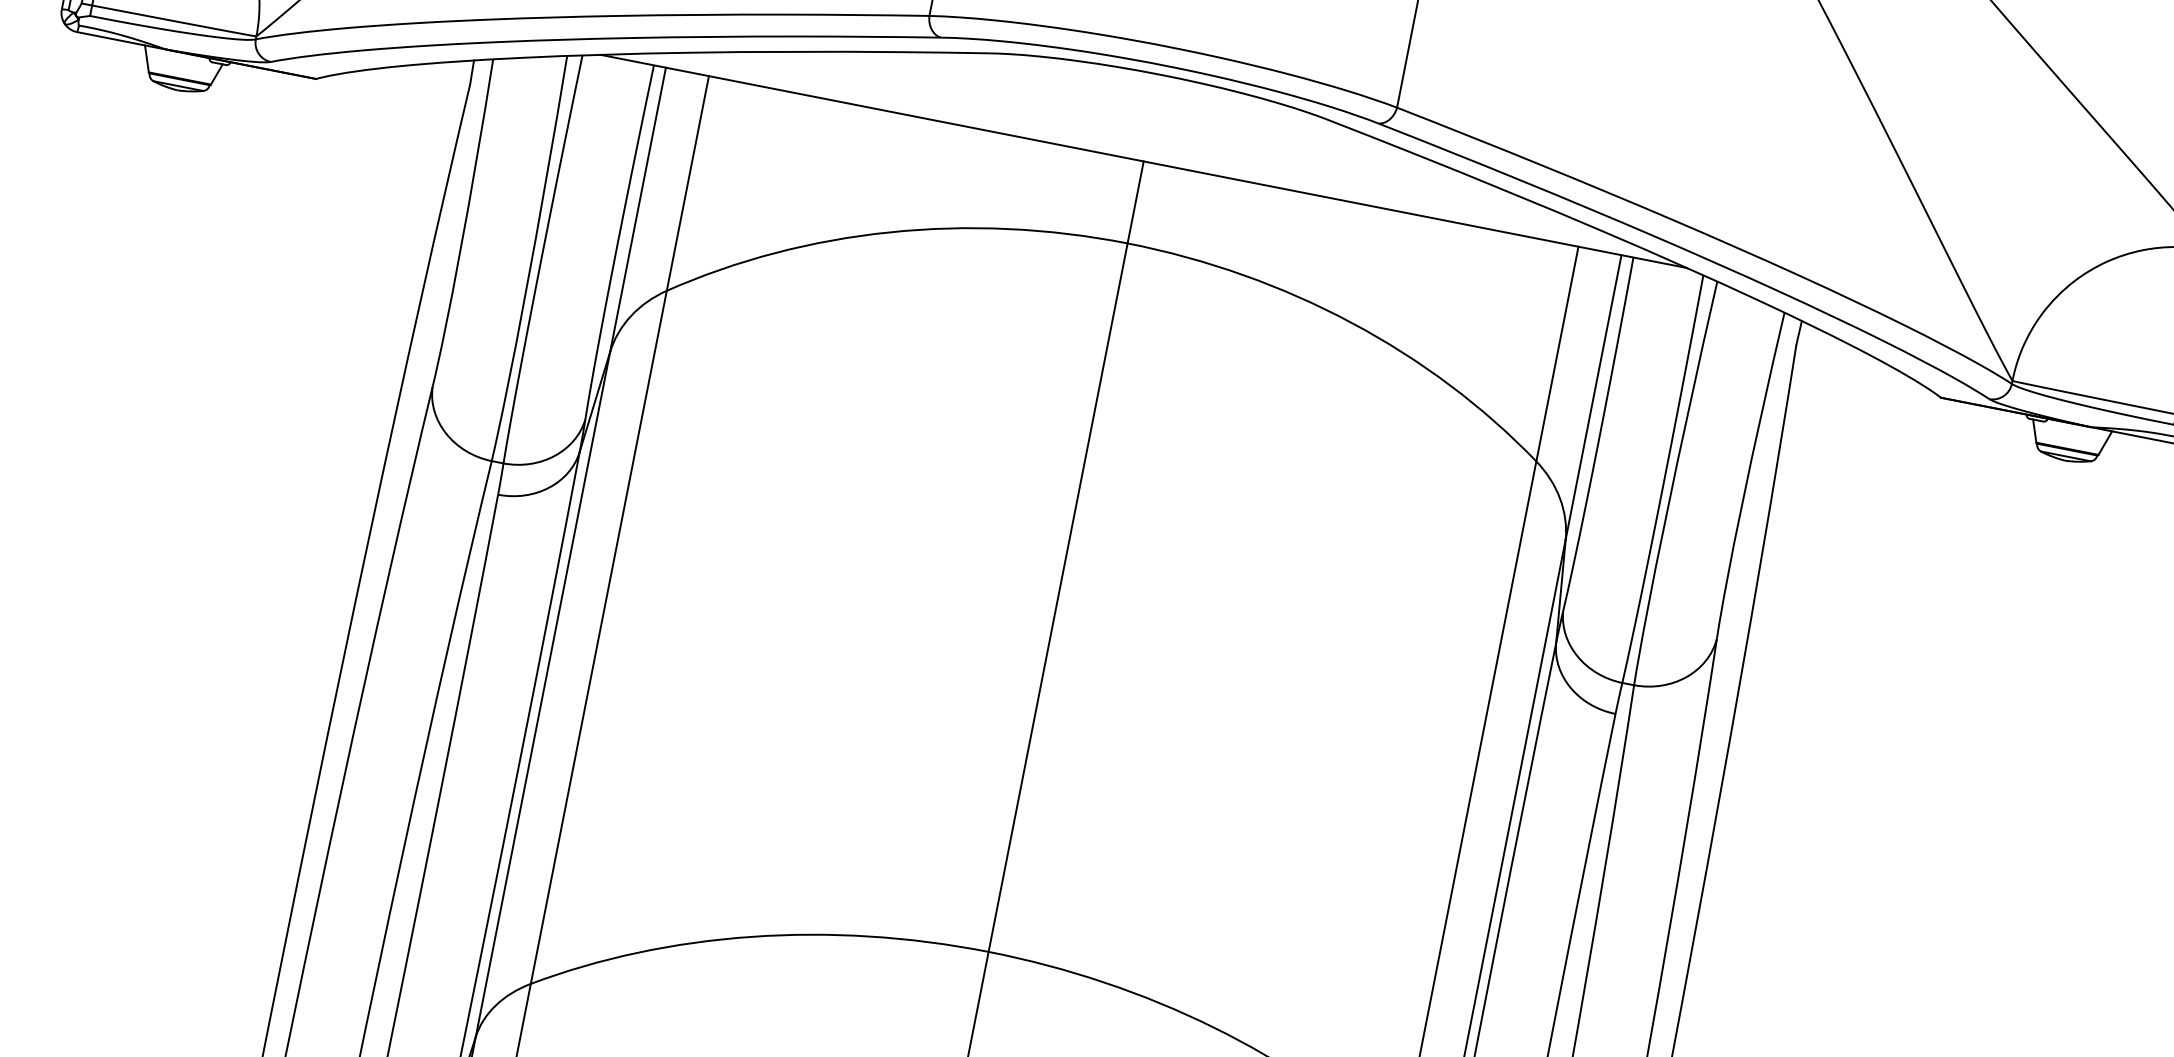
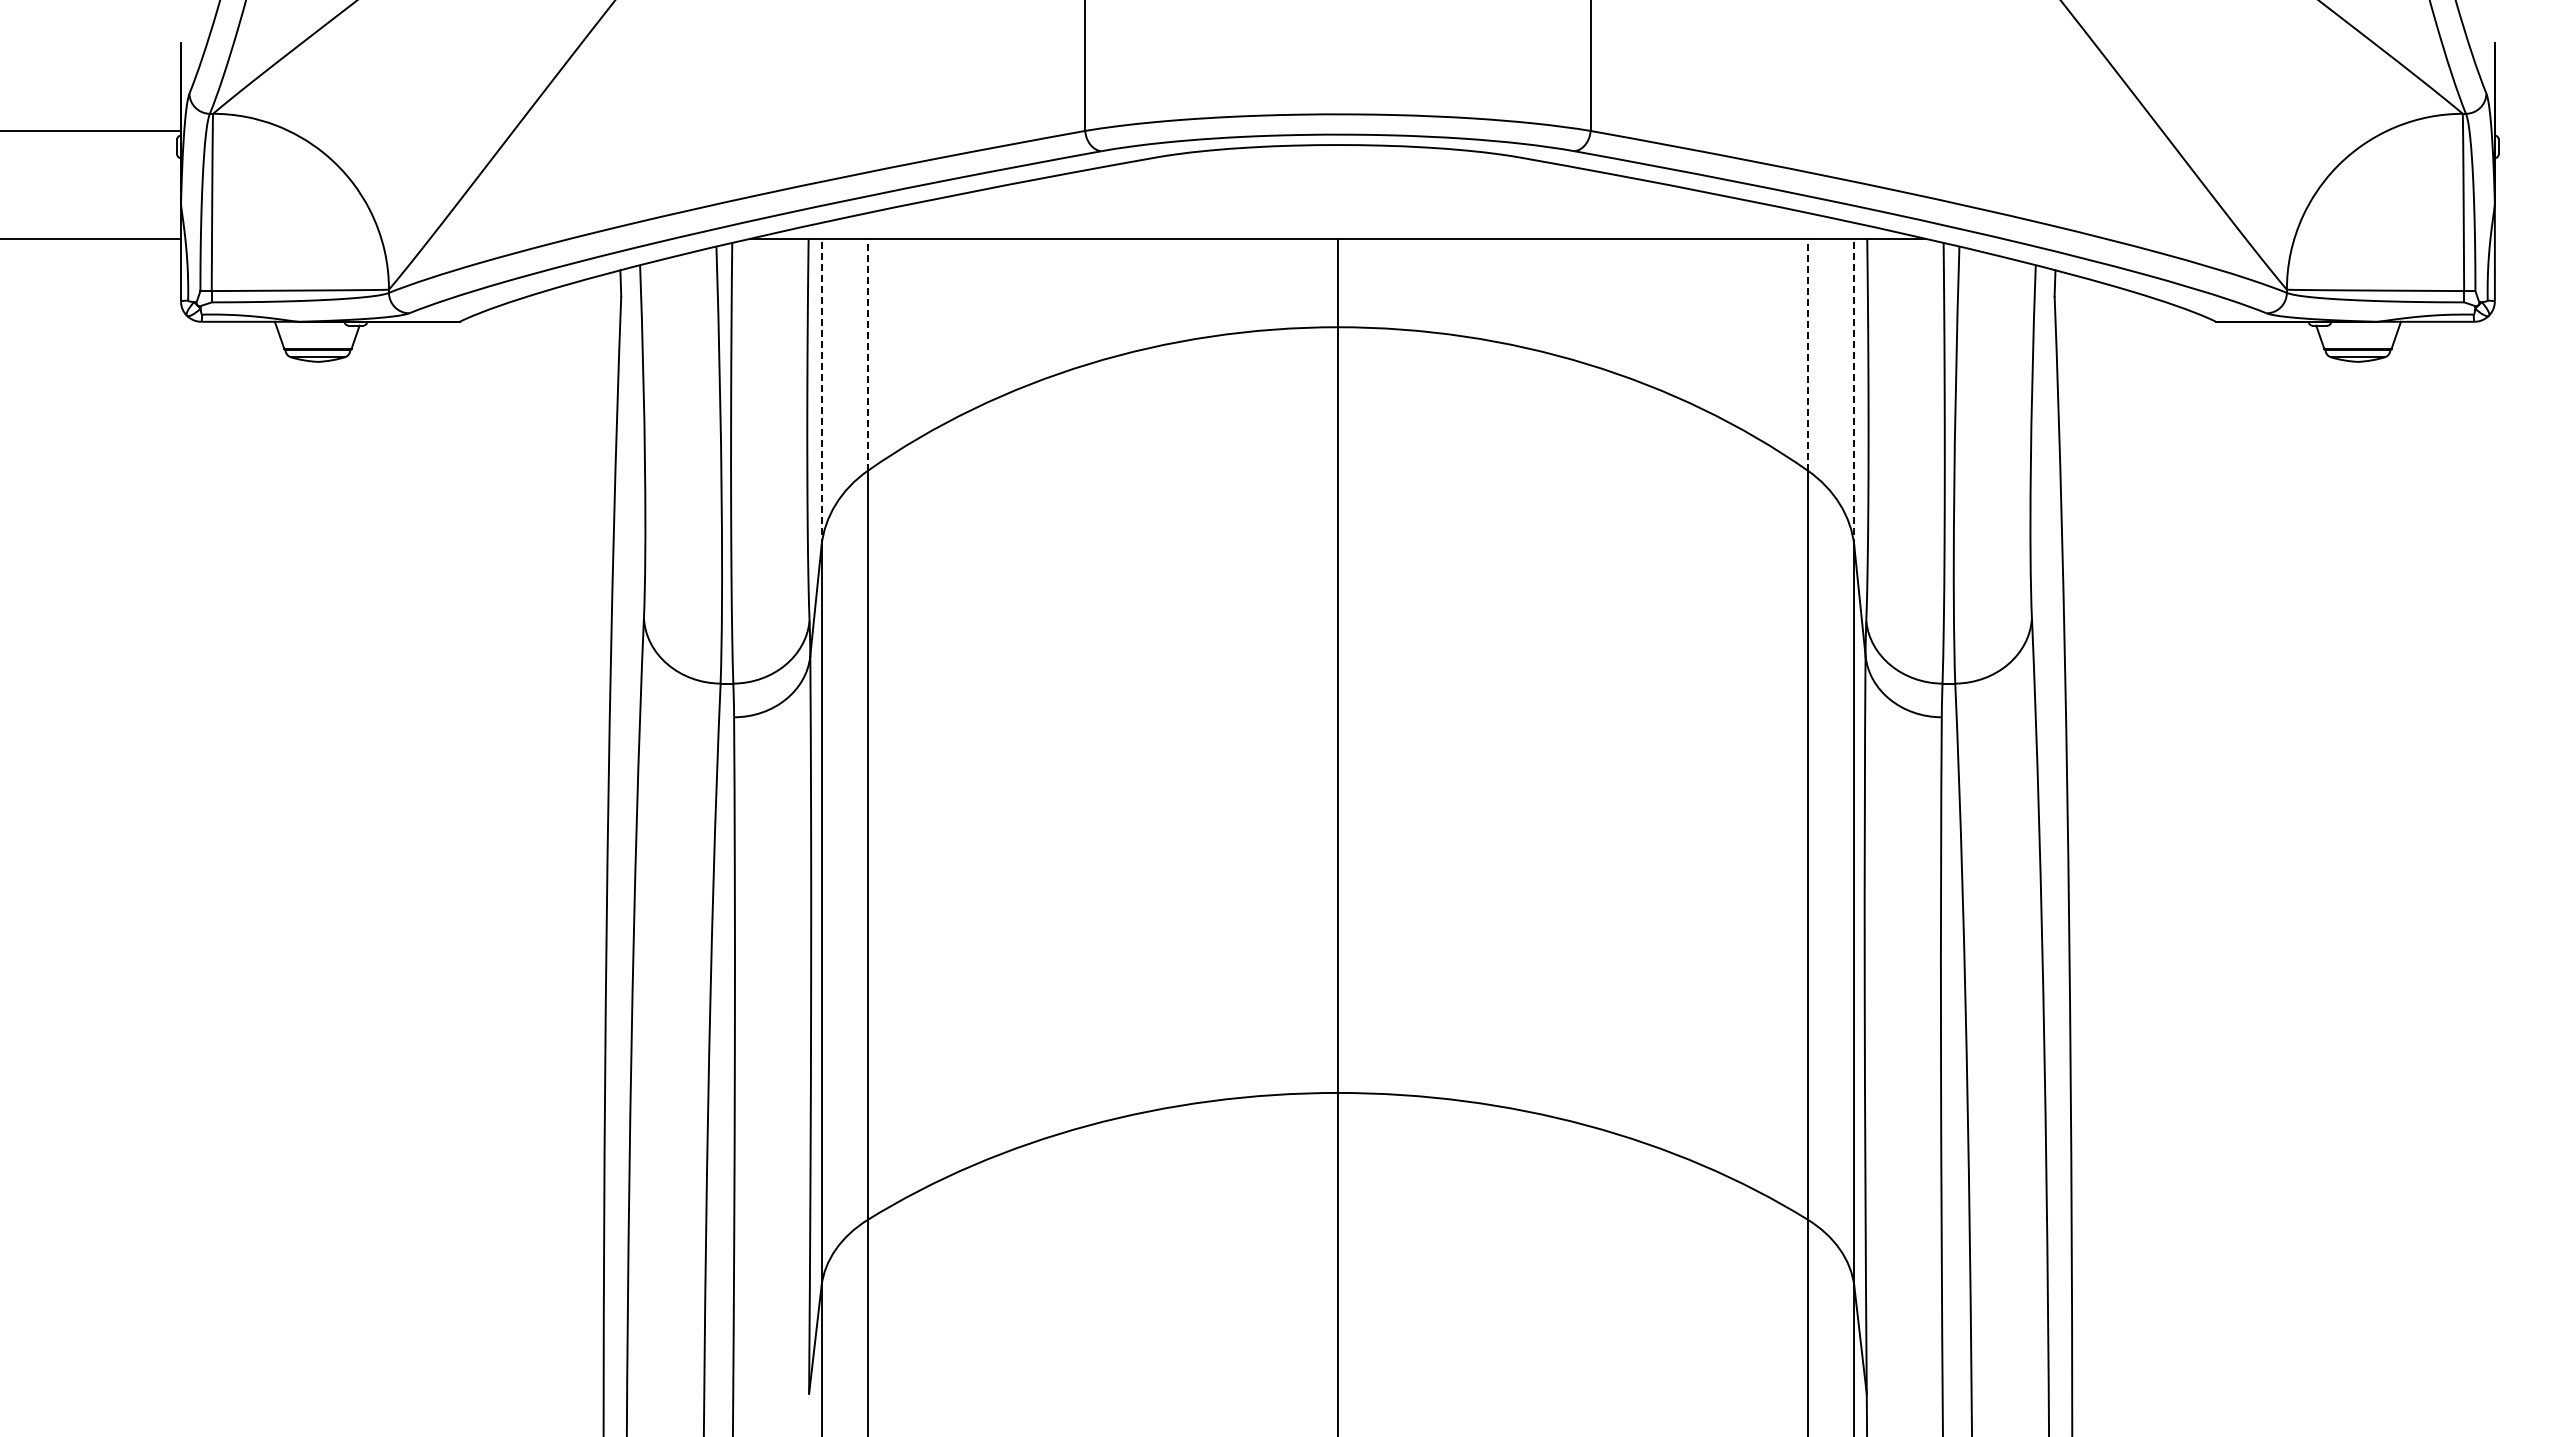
line: (688, 183) -> (868, 354), solid -> dashed
line: (637, 210) -> (821, 392), solid -> dashed
line: (1557, 353) -> (1807, 354), solid -> dashed
line: (1593, 397) -> (1854, 392), solid -> dashed

